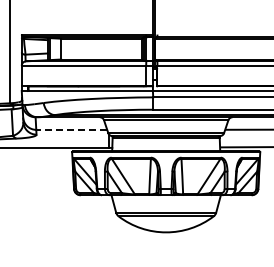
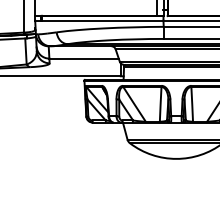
line: (71, 129) -> (83, 58), dashed -> solid

